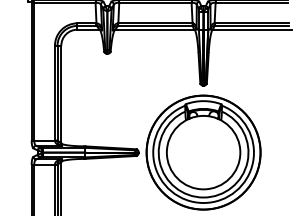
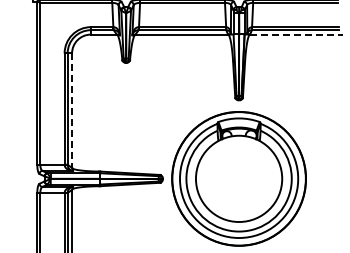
line: (252, 29) -> (296, 34), solid -> dashed
line: (61, 95) -> (72, 111), solid -> dashed

